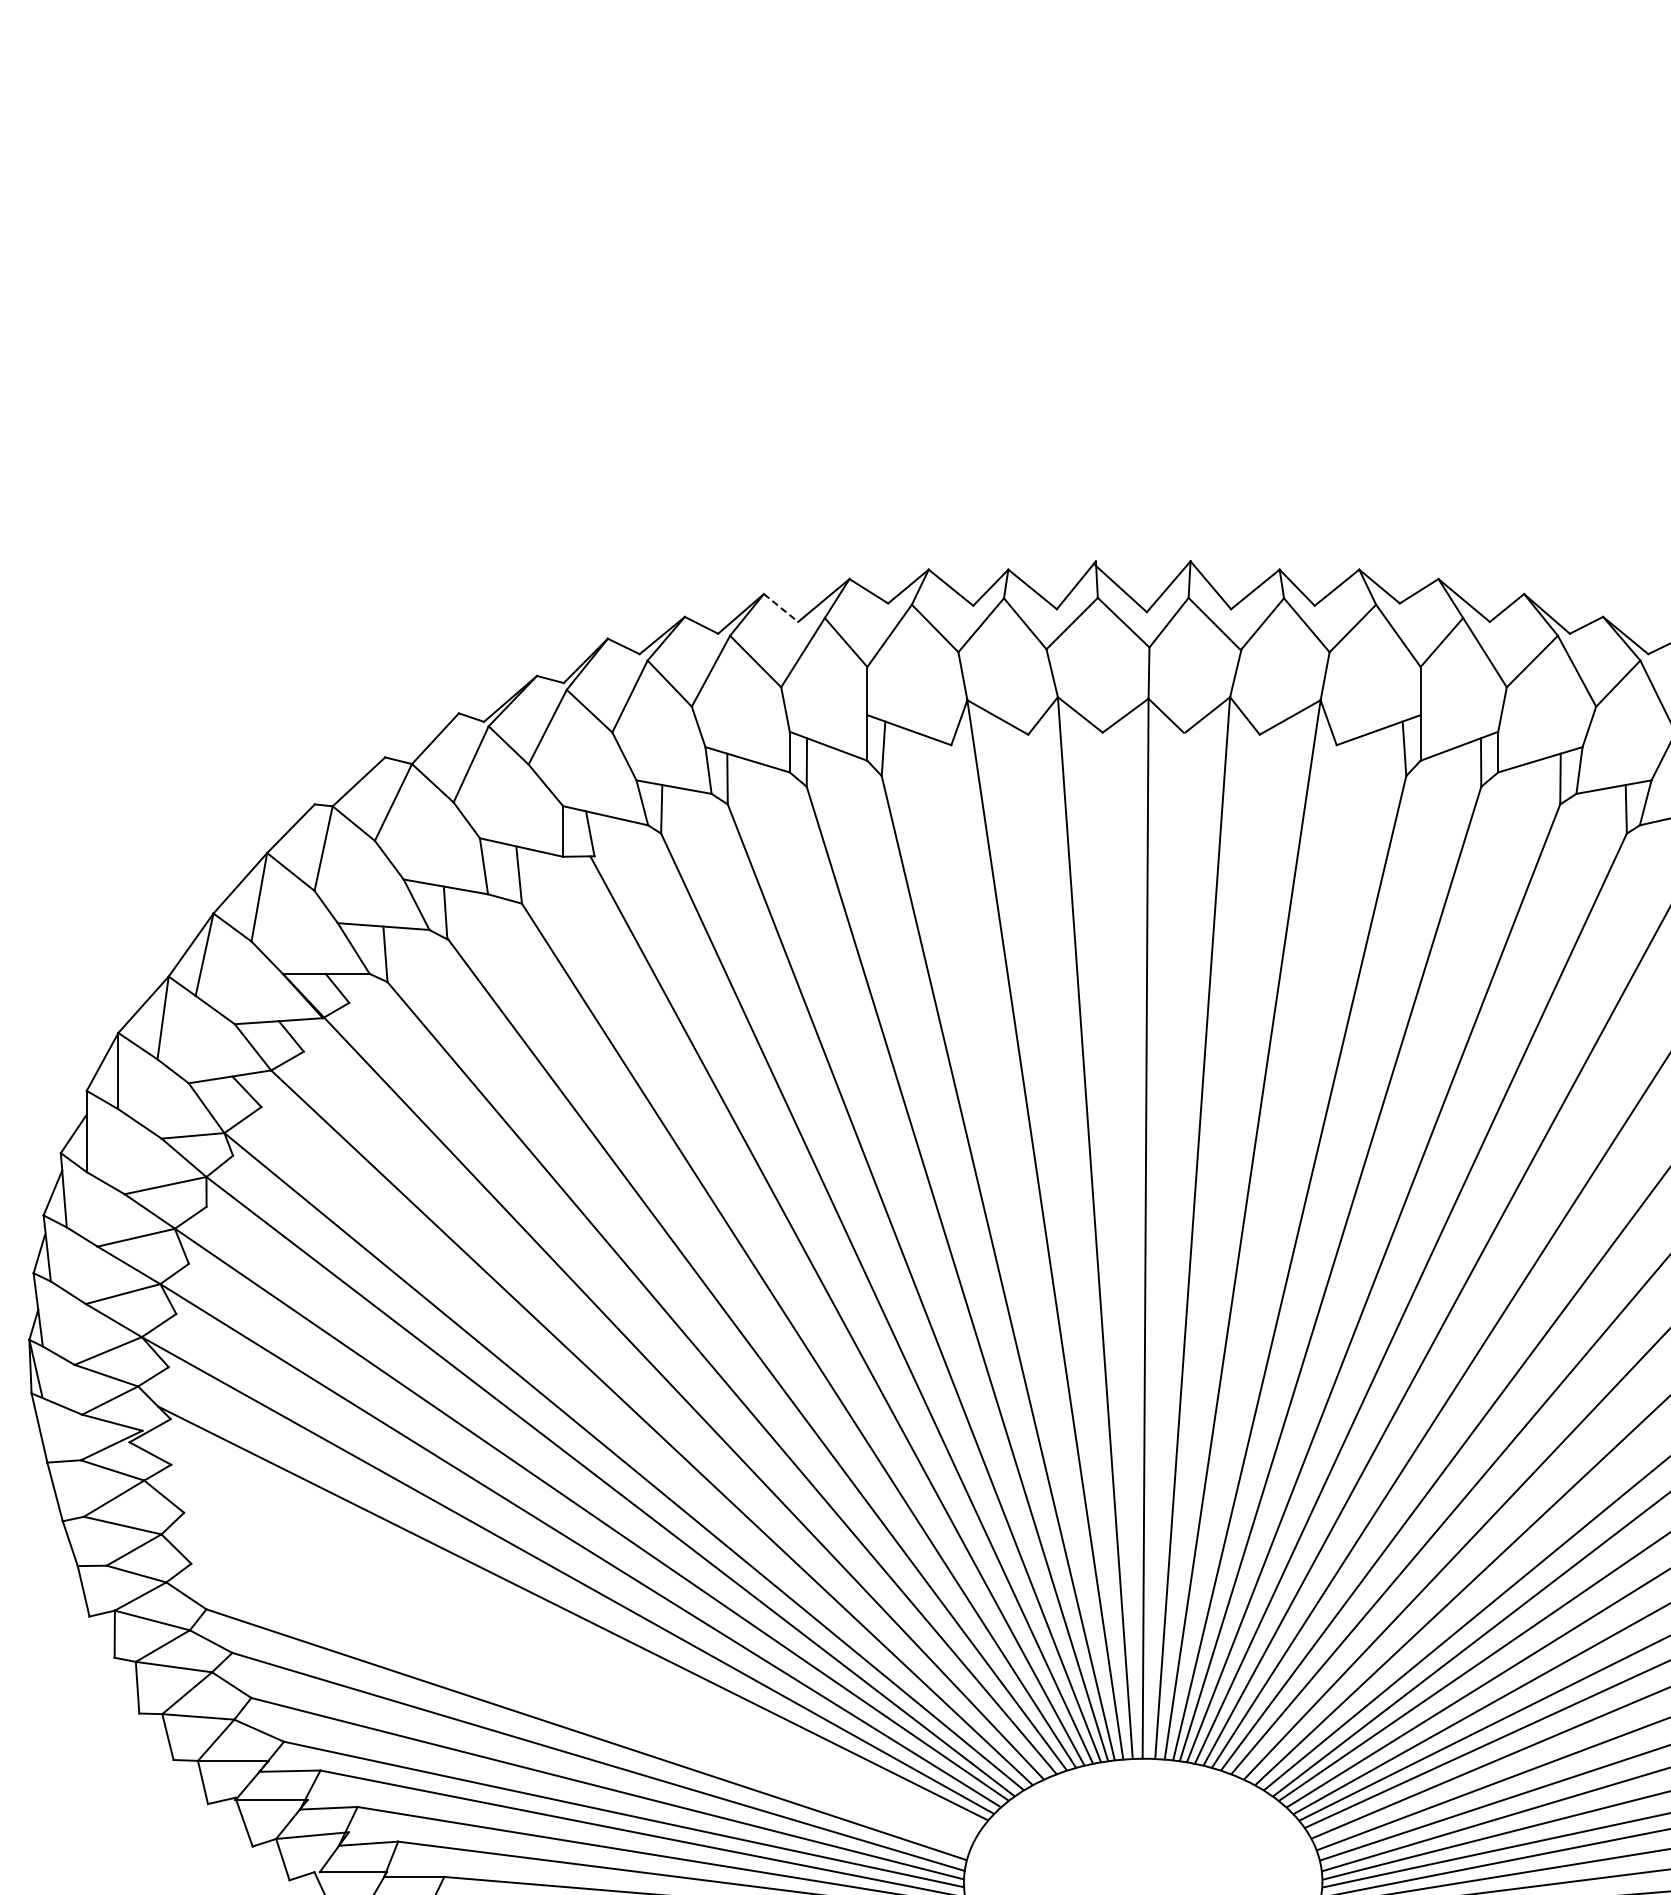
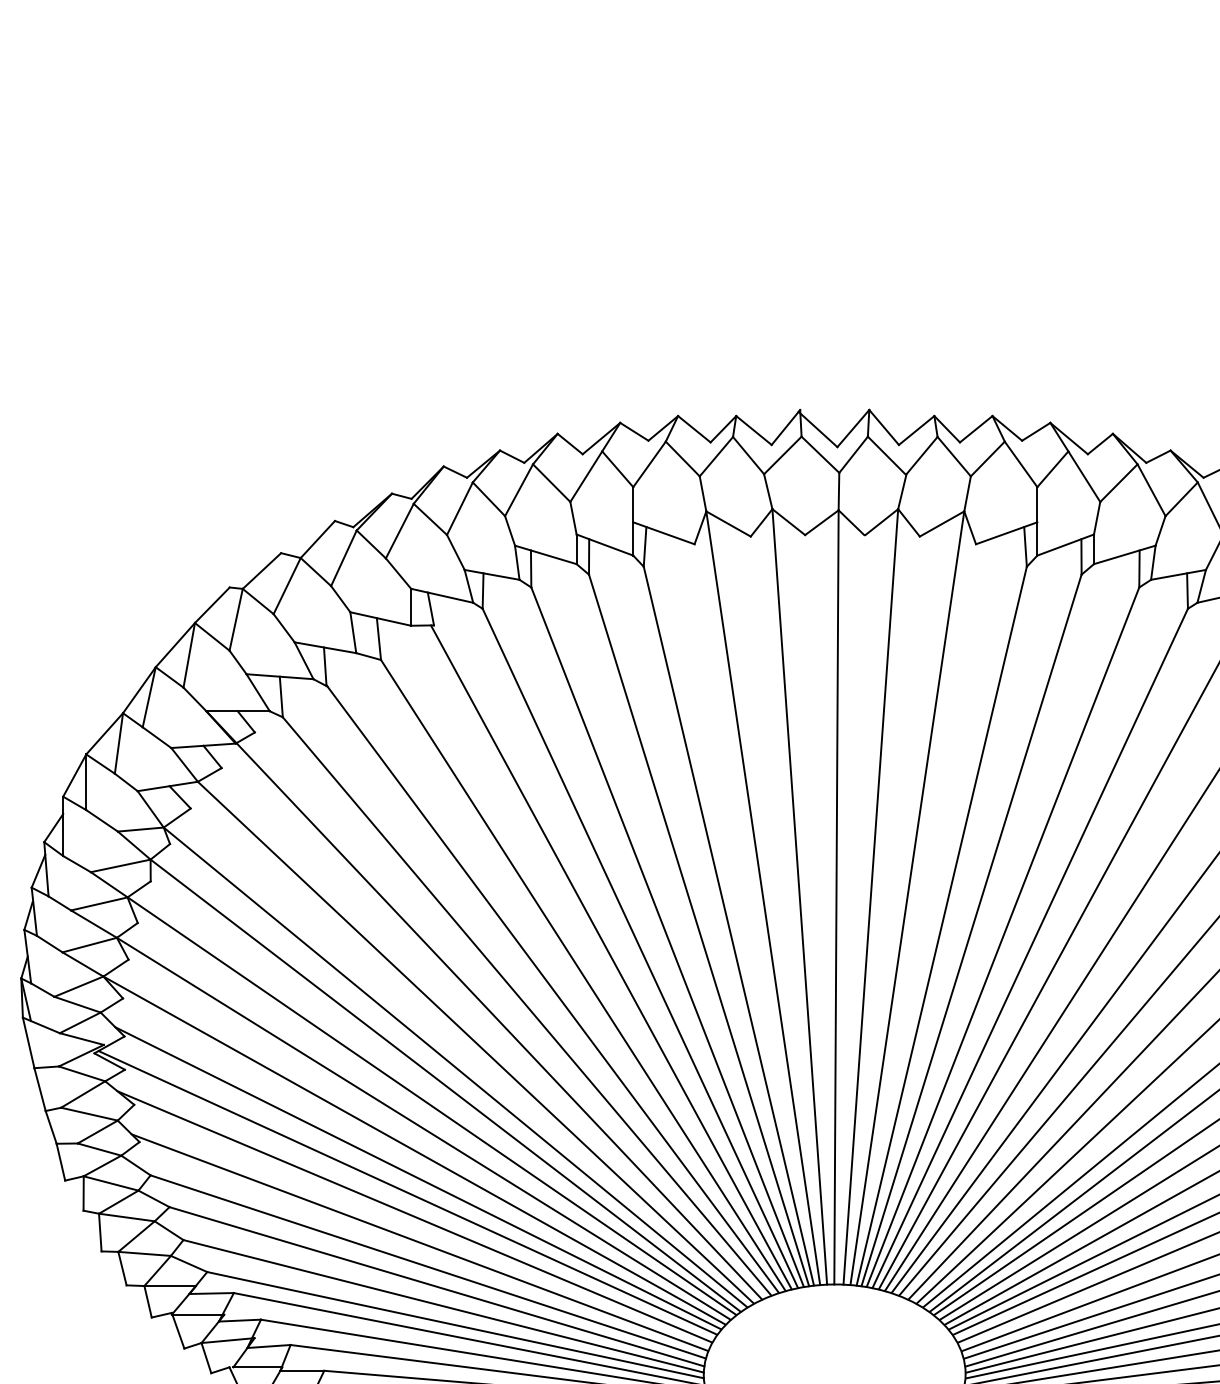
line: (781, 608) -> (570, 444), dashed -> solid
line: (558, 1633) -> (407, 1192), added
line: (568, 1666) -> (415, 1217), added
line: (574, 1701) -> (419, 1242), added

